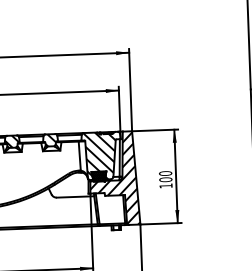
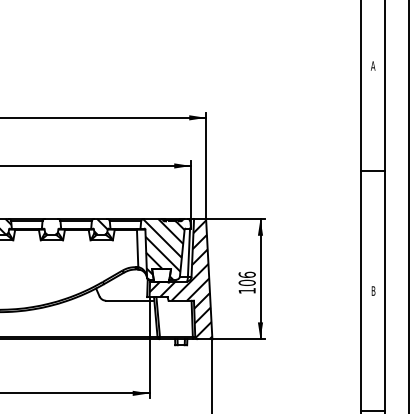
hatch: (12, 141) -> (51, 226), removed
text: (165, 173) -> (246, 274), 100 -> 106
hatch: (99, 176) -> (161, 275), removed

